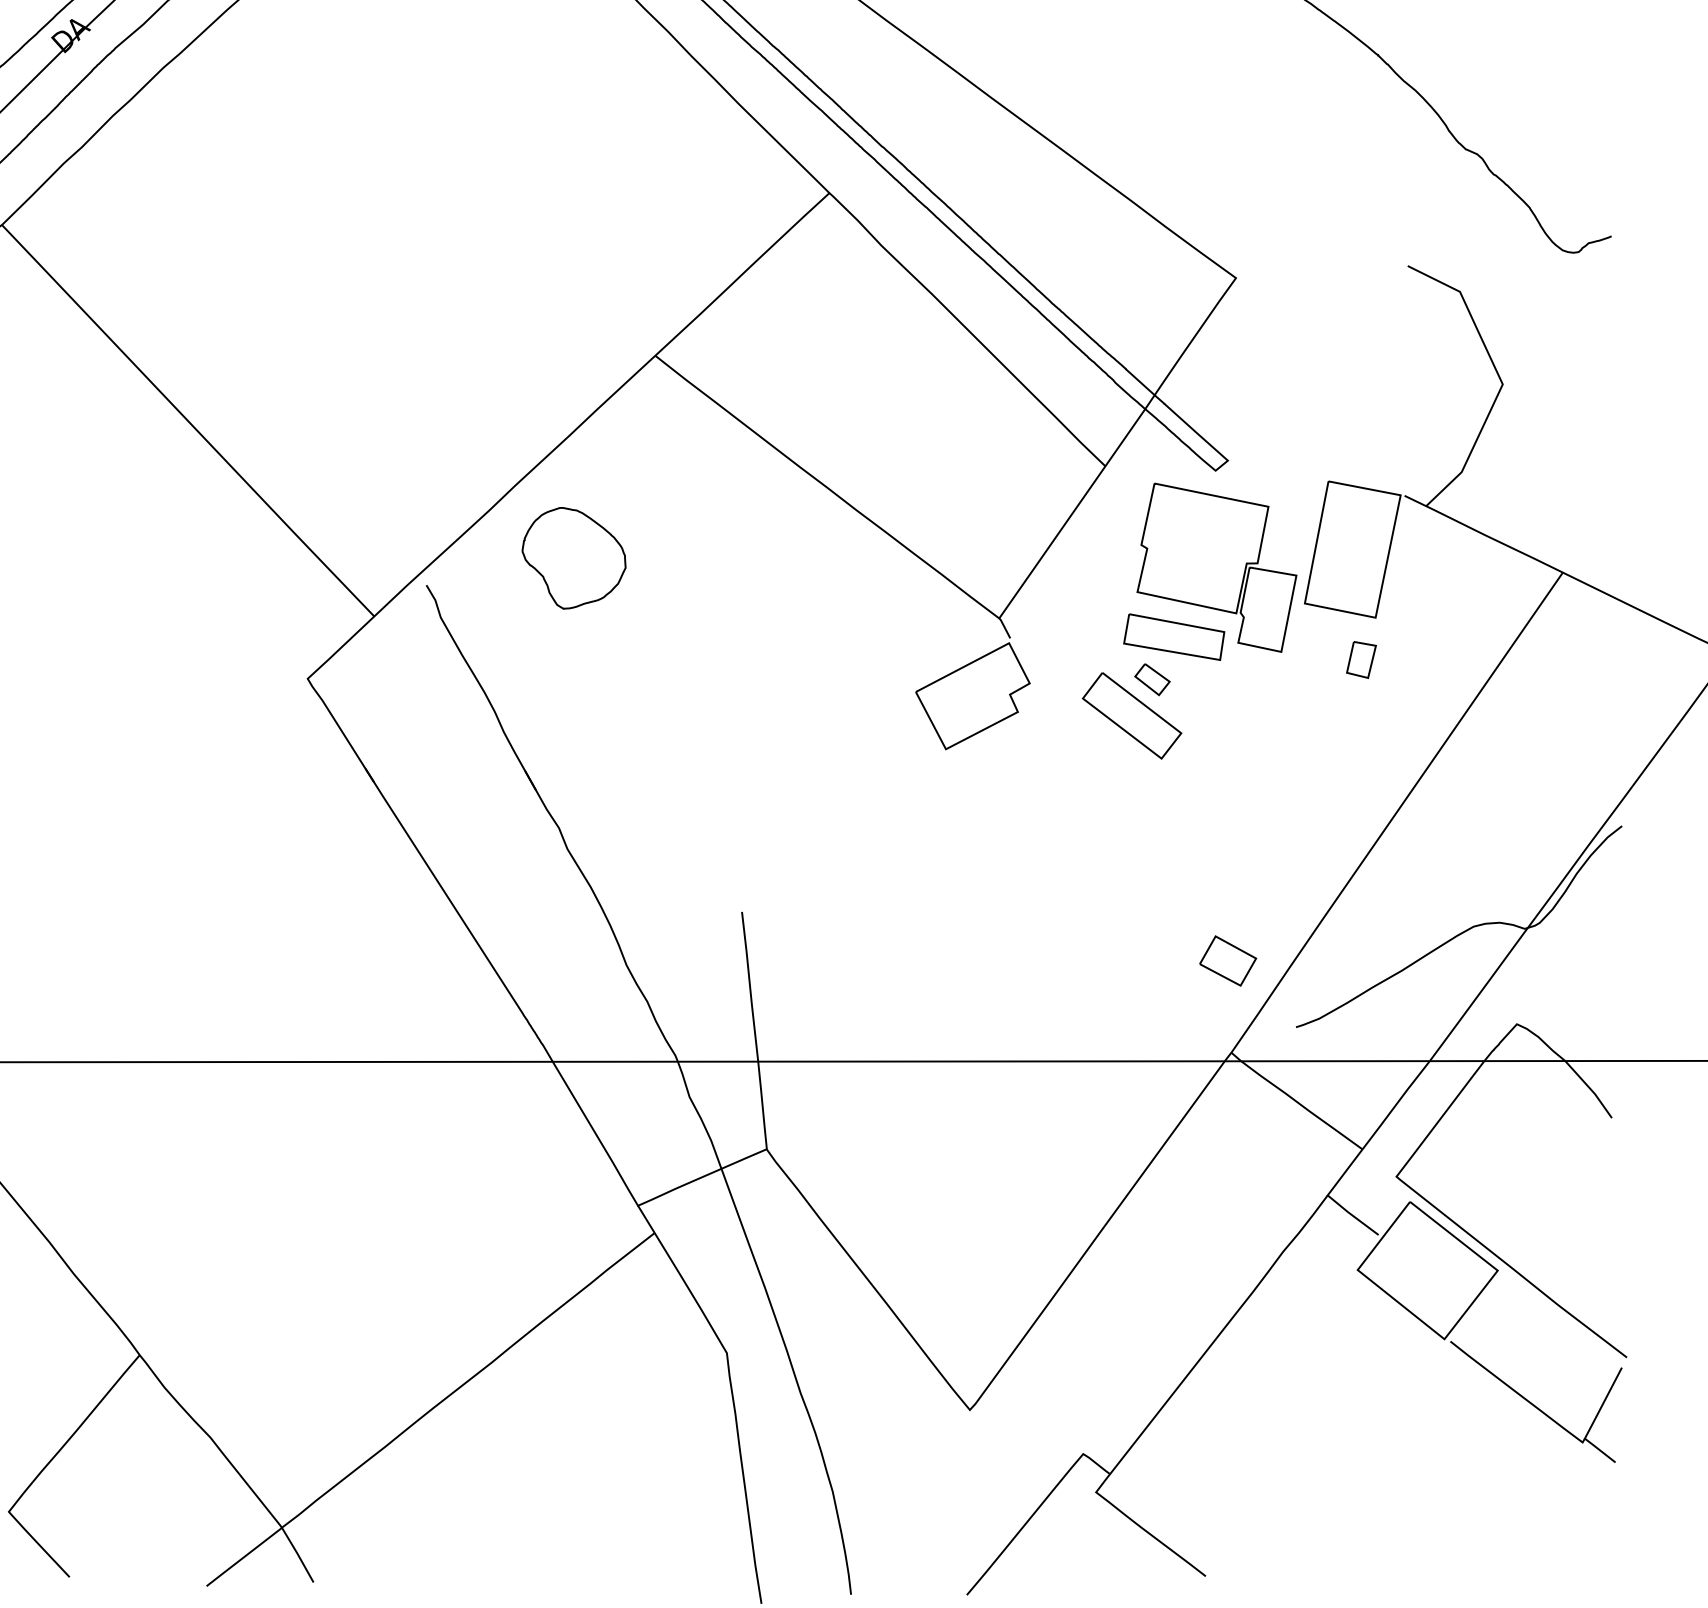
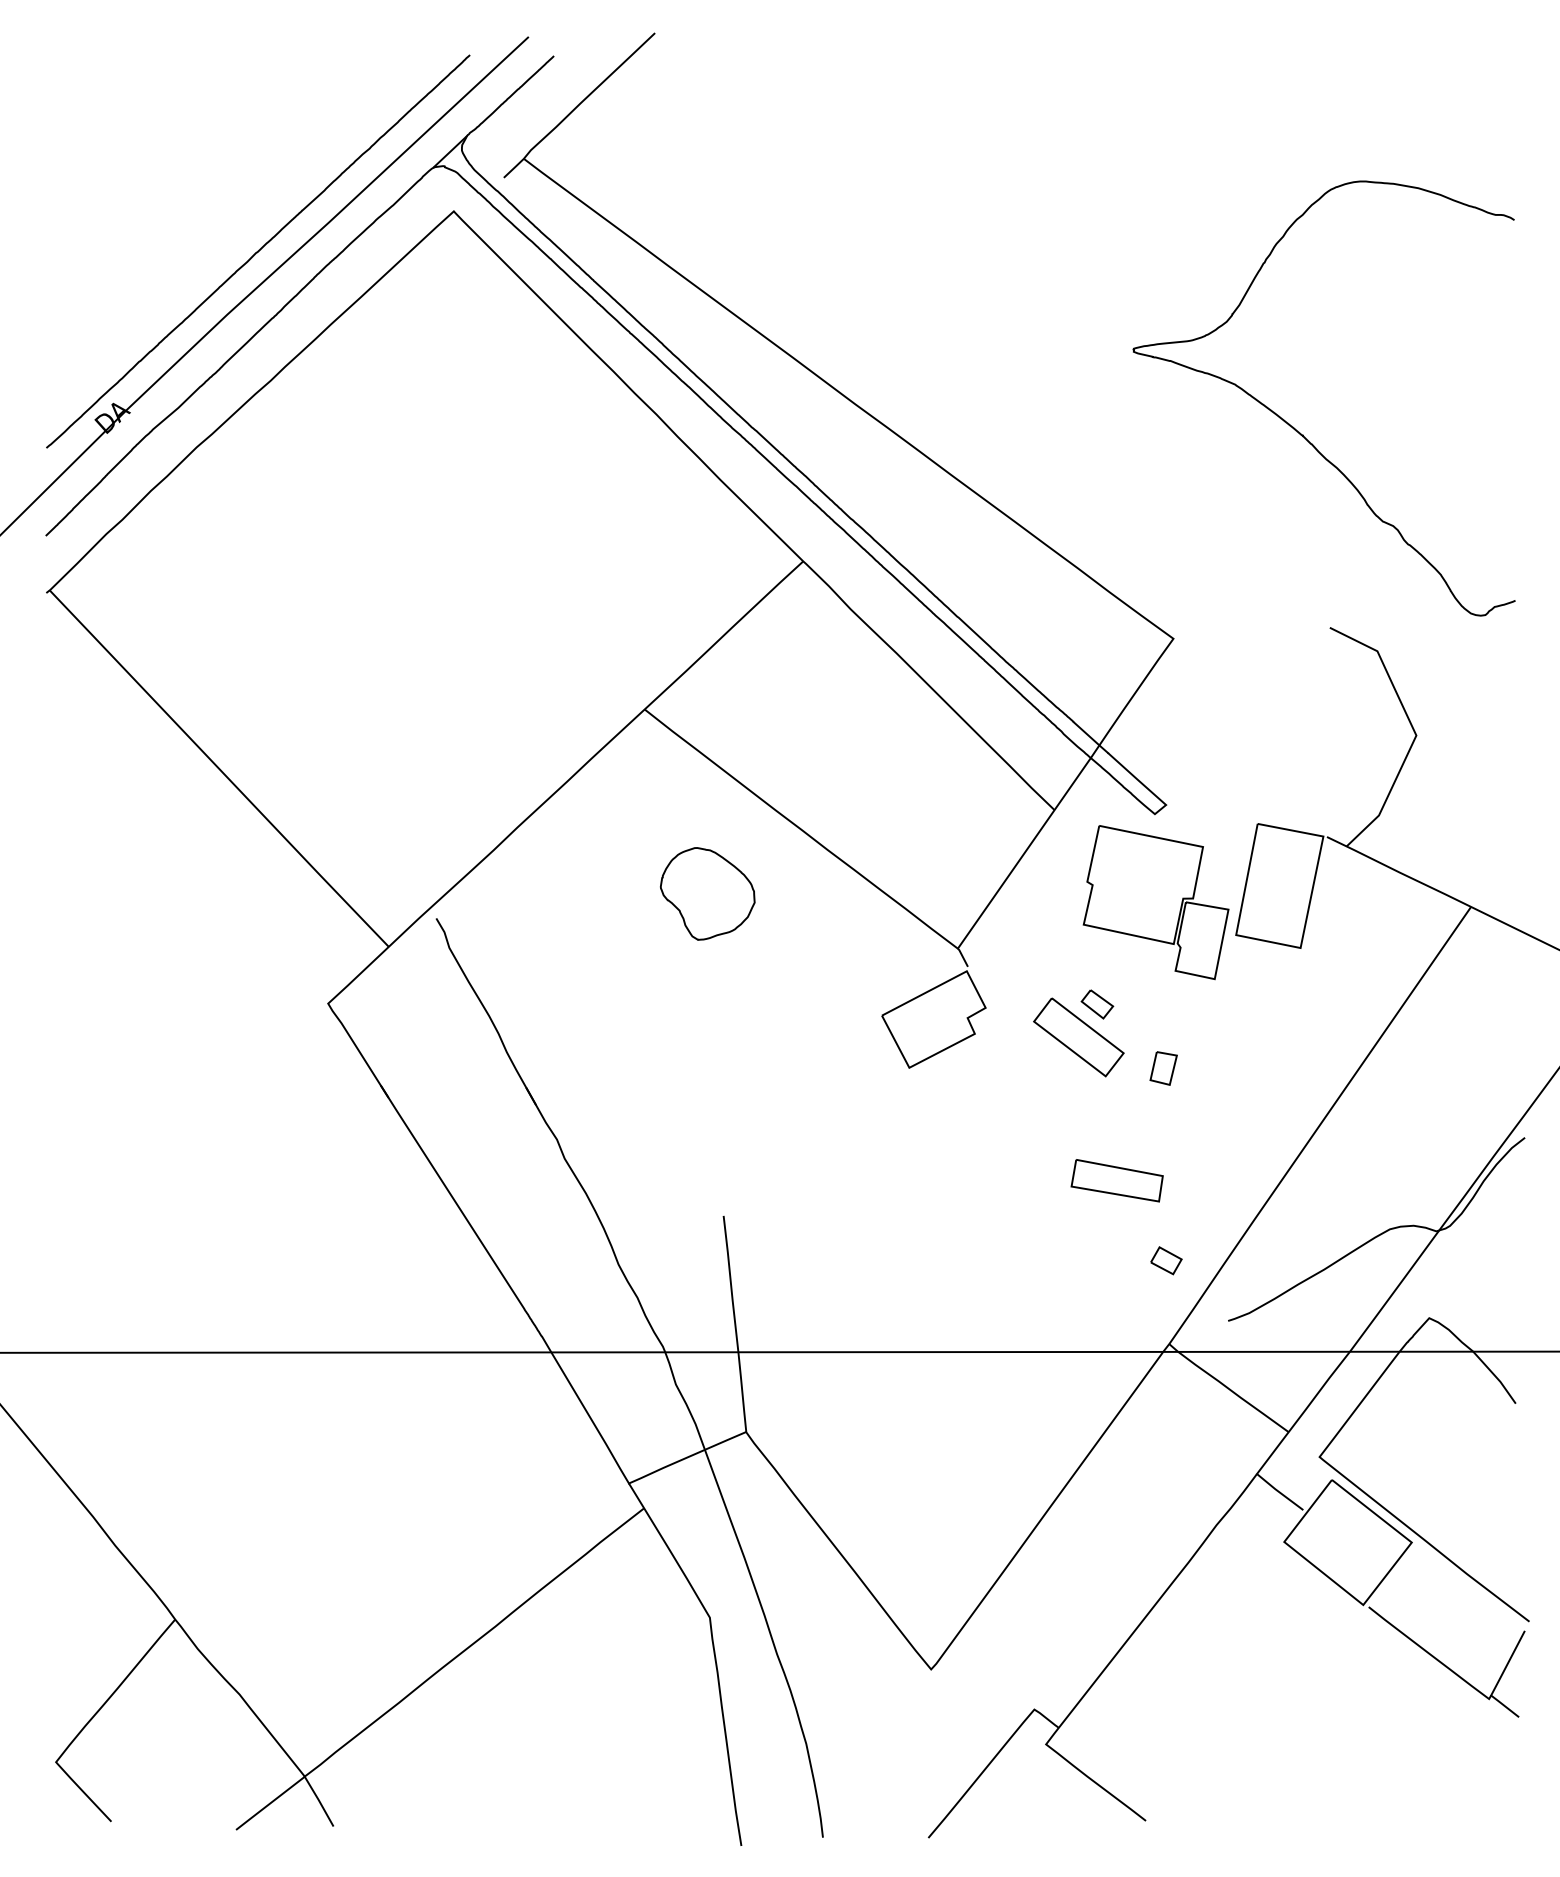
part: (573, 557) -> (707, 893), moved
part: (1173, 636) -> (1116, 1180), moved
part: (1361, 659) -> (1163, 1068), moved
part: (1228, 960) -> (1166, 1260), size x0.6

